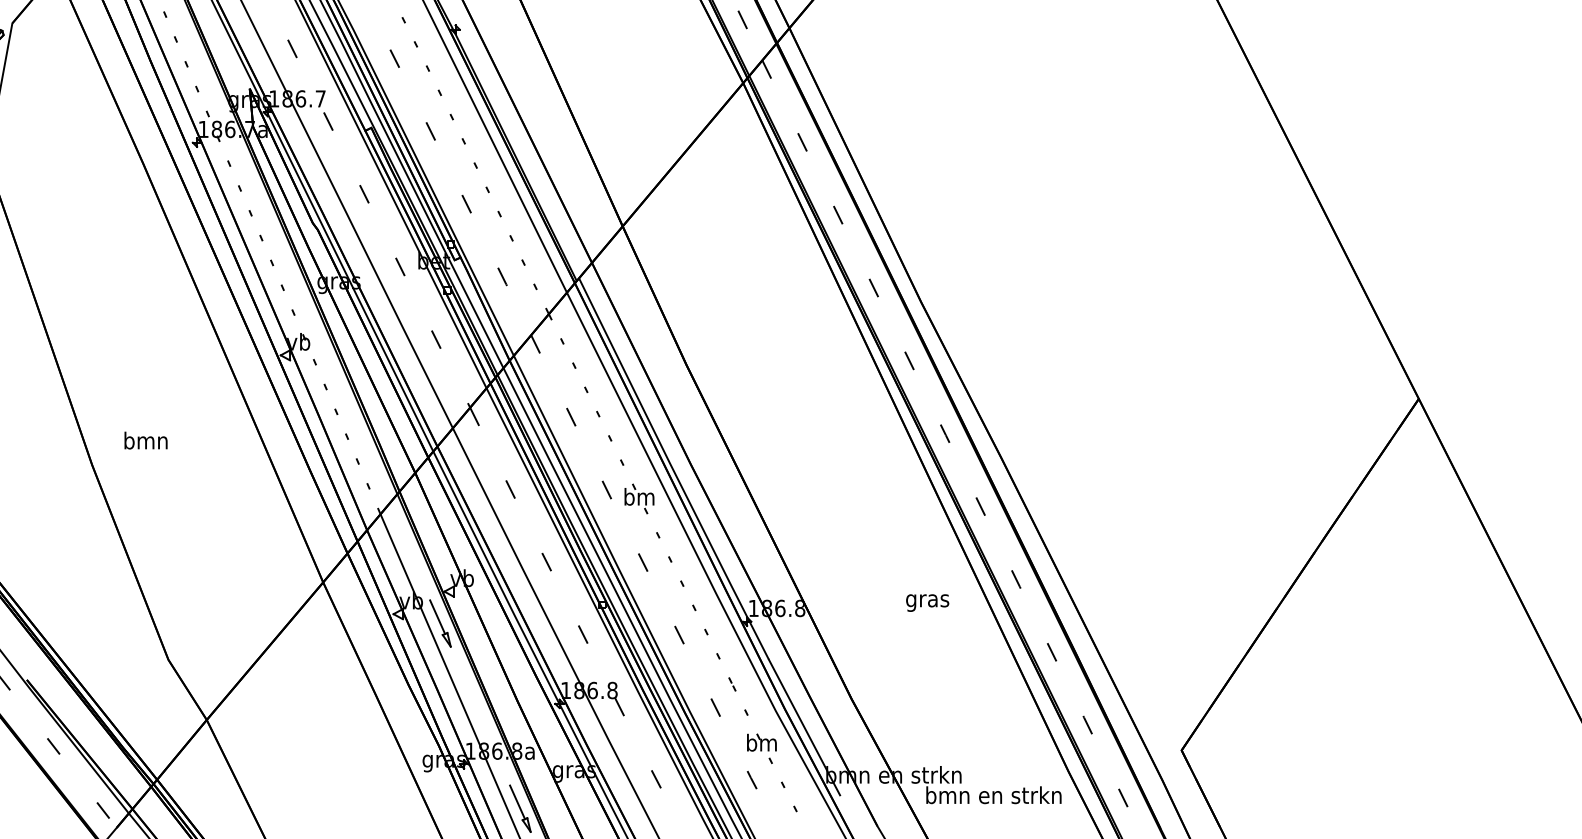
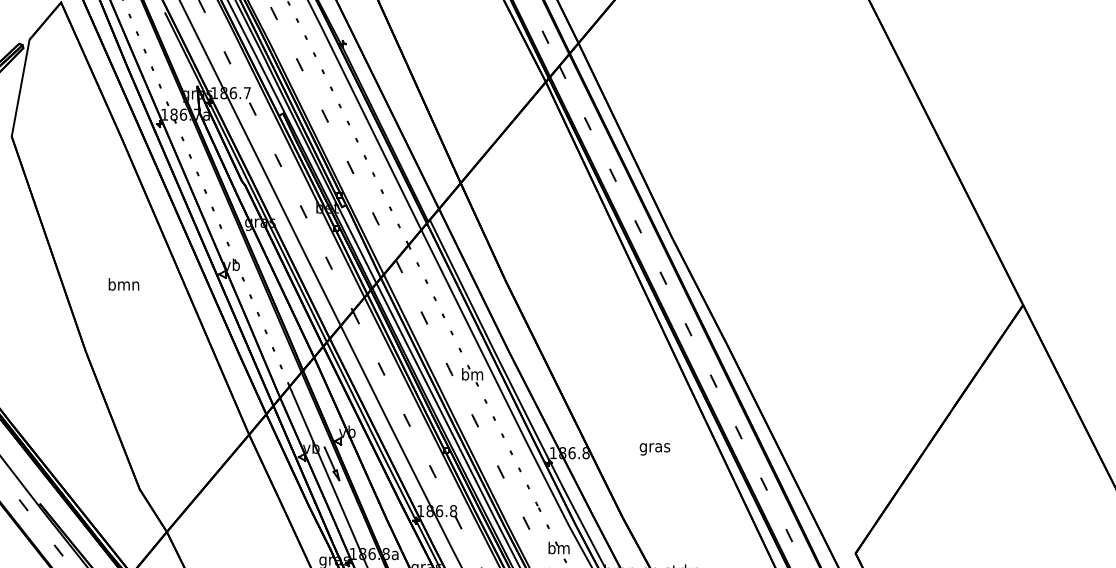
text: (145, 440) -> (123, 284), moved
text: (927, 602) -> (654, 448), moved

